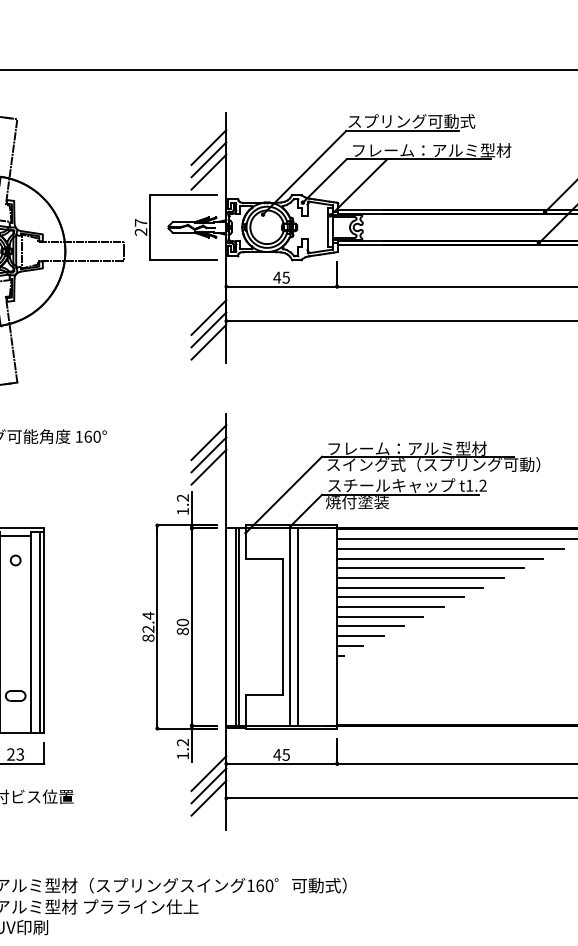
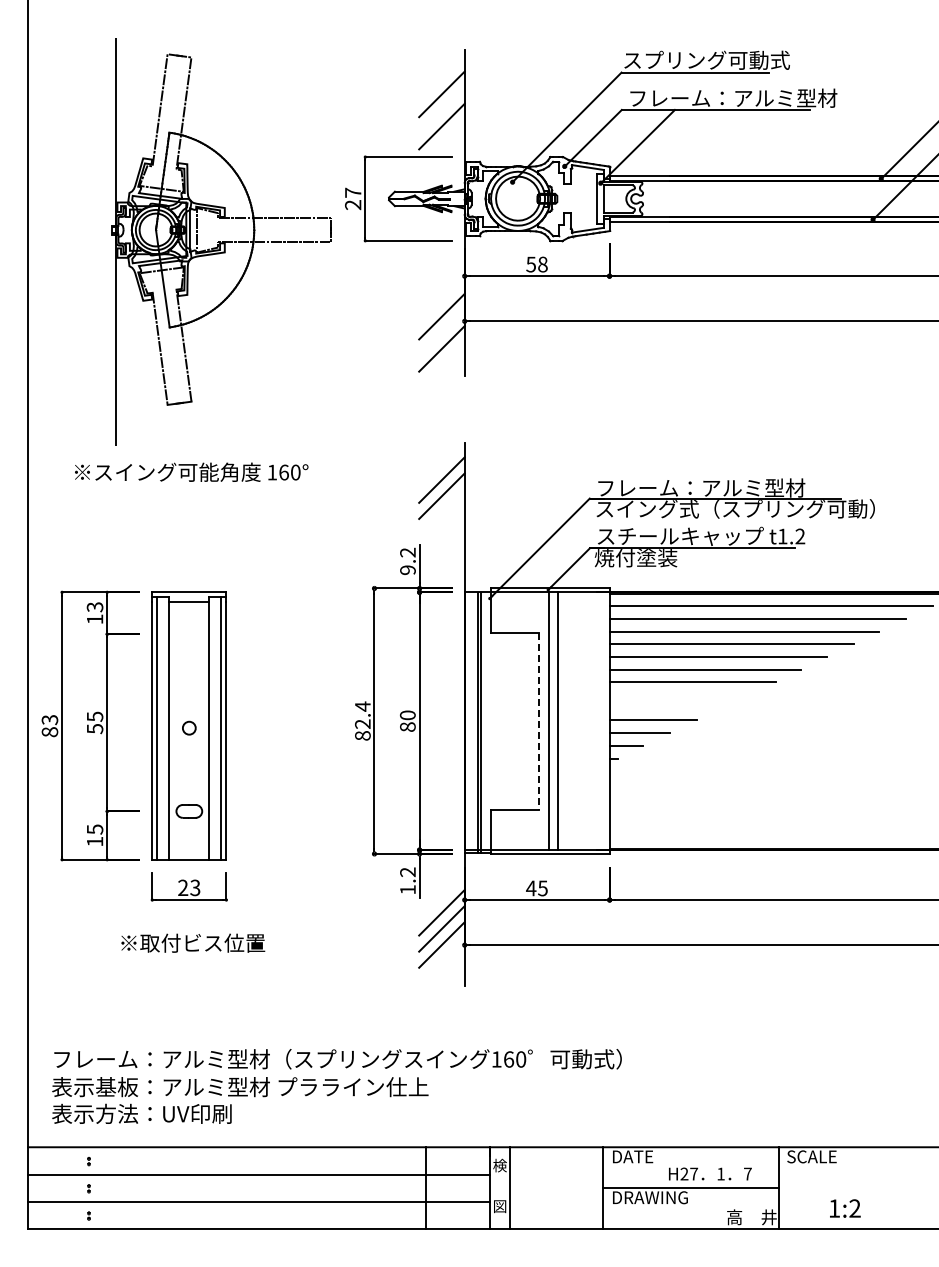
line: (208, 159) -> (441, 110), removed
text: (281, 277) -> (536, 264), 45 -> 58
line: (208, 329) -> (441, 332), removed
line: (208, 467) -> (441, 512), removed
text: (182, 511) -> (407, 570), 1.2 -> 9.2
circle: (15, 559) -> (189, 727), moved
line: (389, 607) -> (678, 695), removed
line: (379, 617) -> (665, 708), removed
line: (282, 627) -> (538, 721), solid -> dashed

